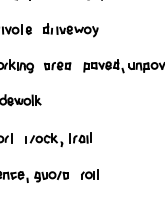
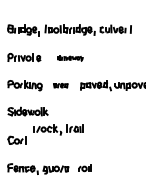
part: (70, 30) -> (70, 58), size x0.6
part: (57, 65) -> (60, 85), size x0.7
part: (58, 139) -> (58, 129), moved

